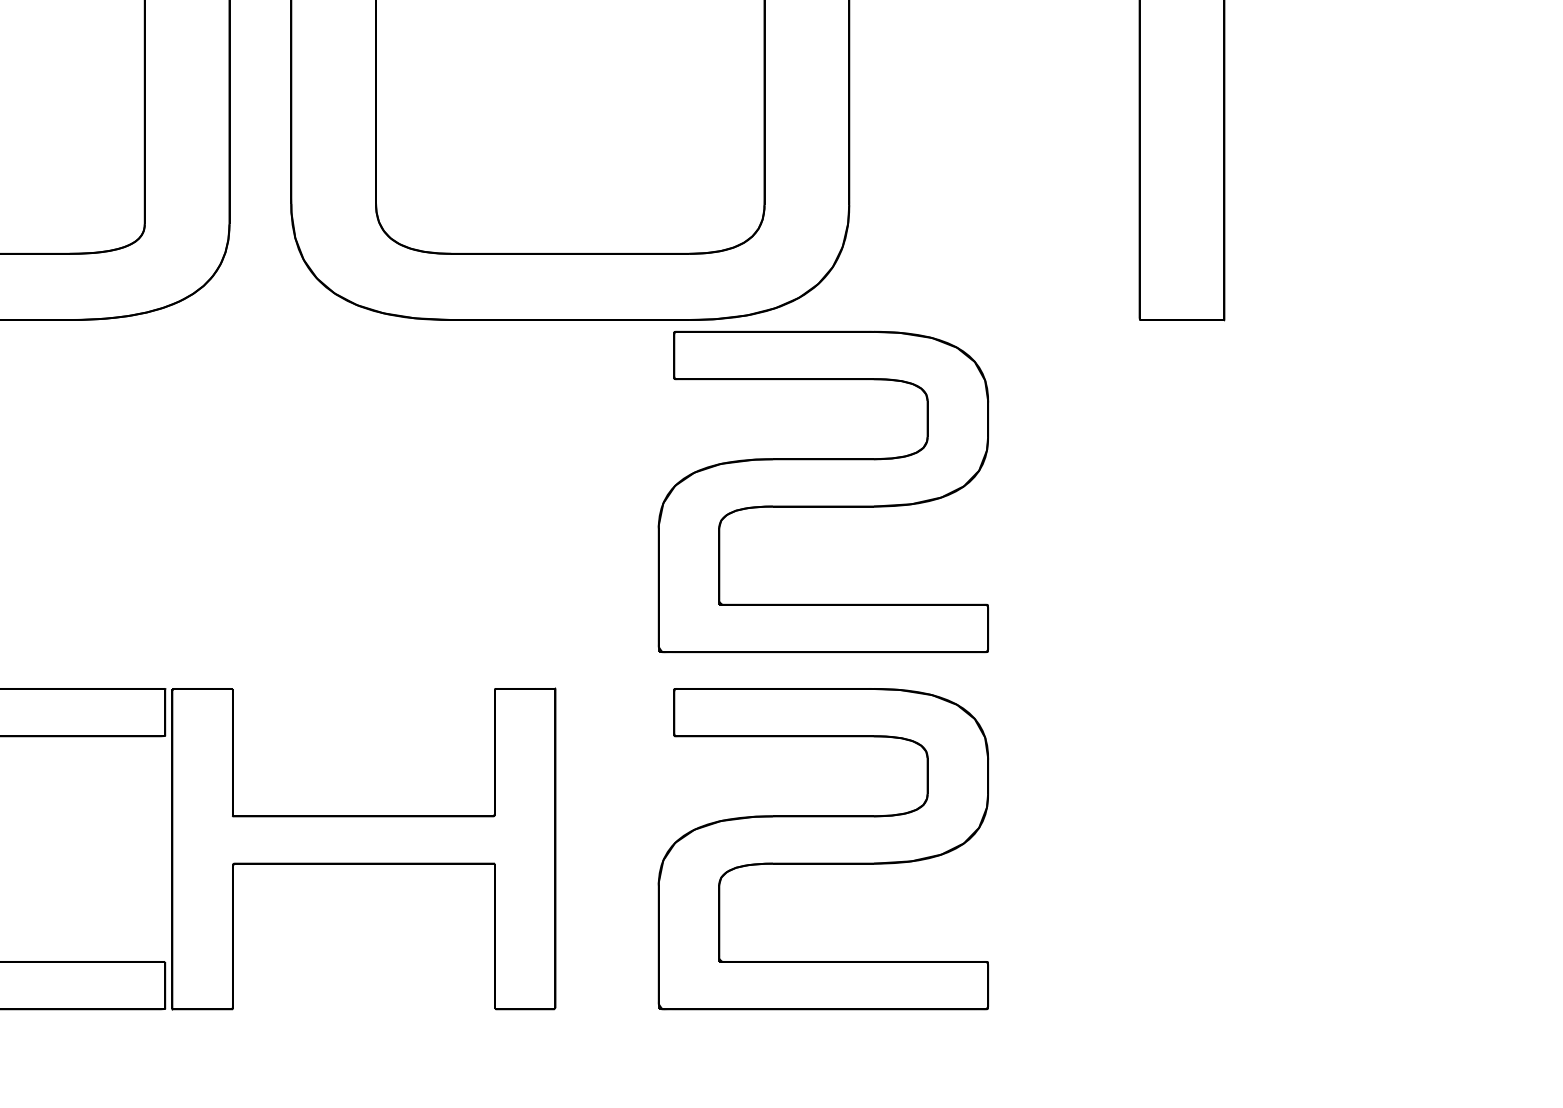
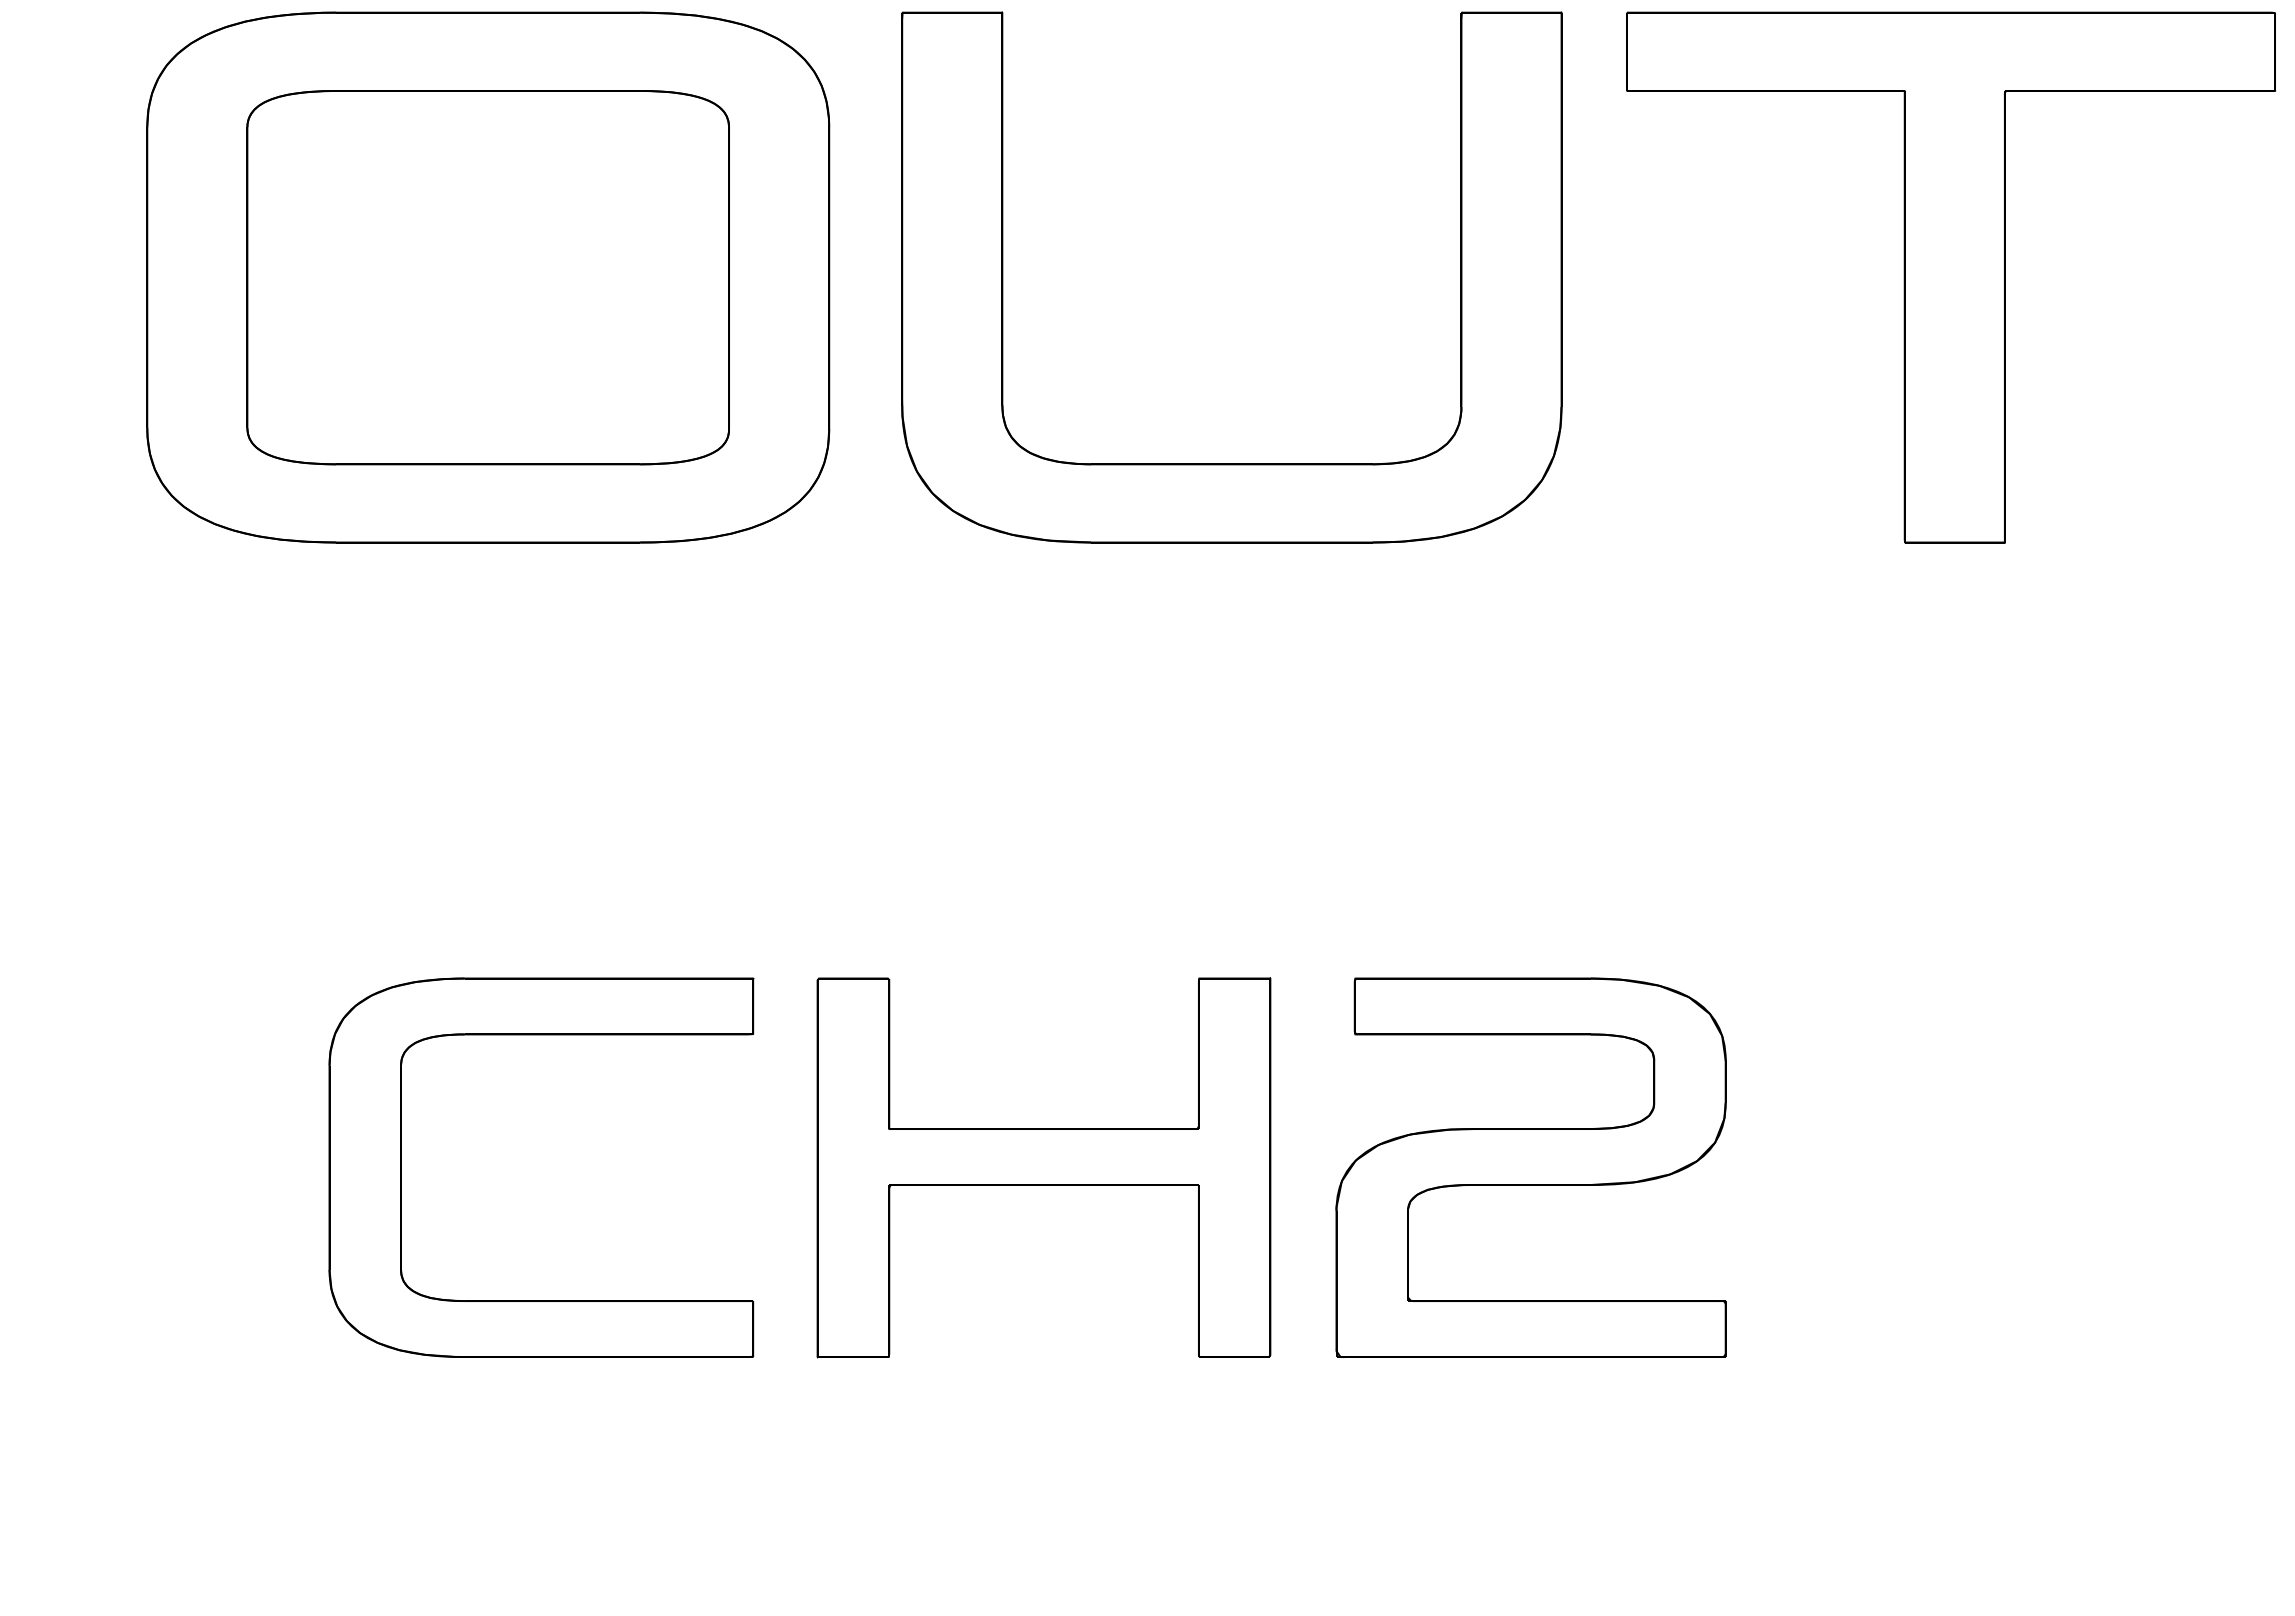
part: (822, 491) -> (1530, 745), removed
part: (363, 848) -> (1043, 1167), moved

